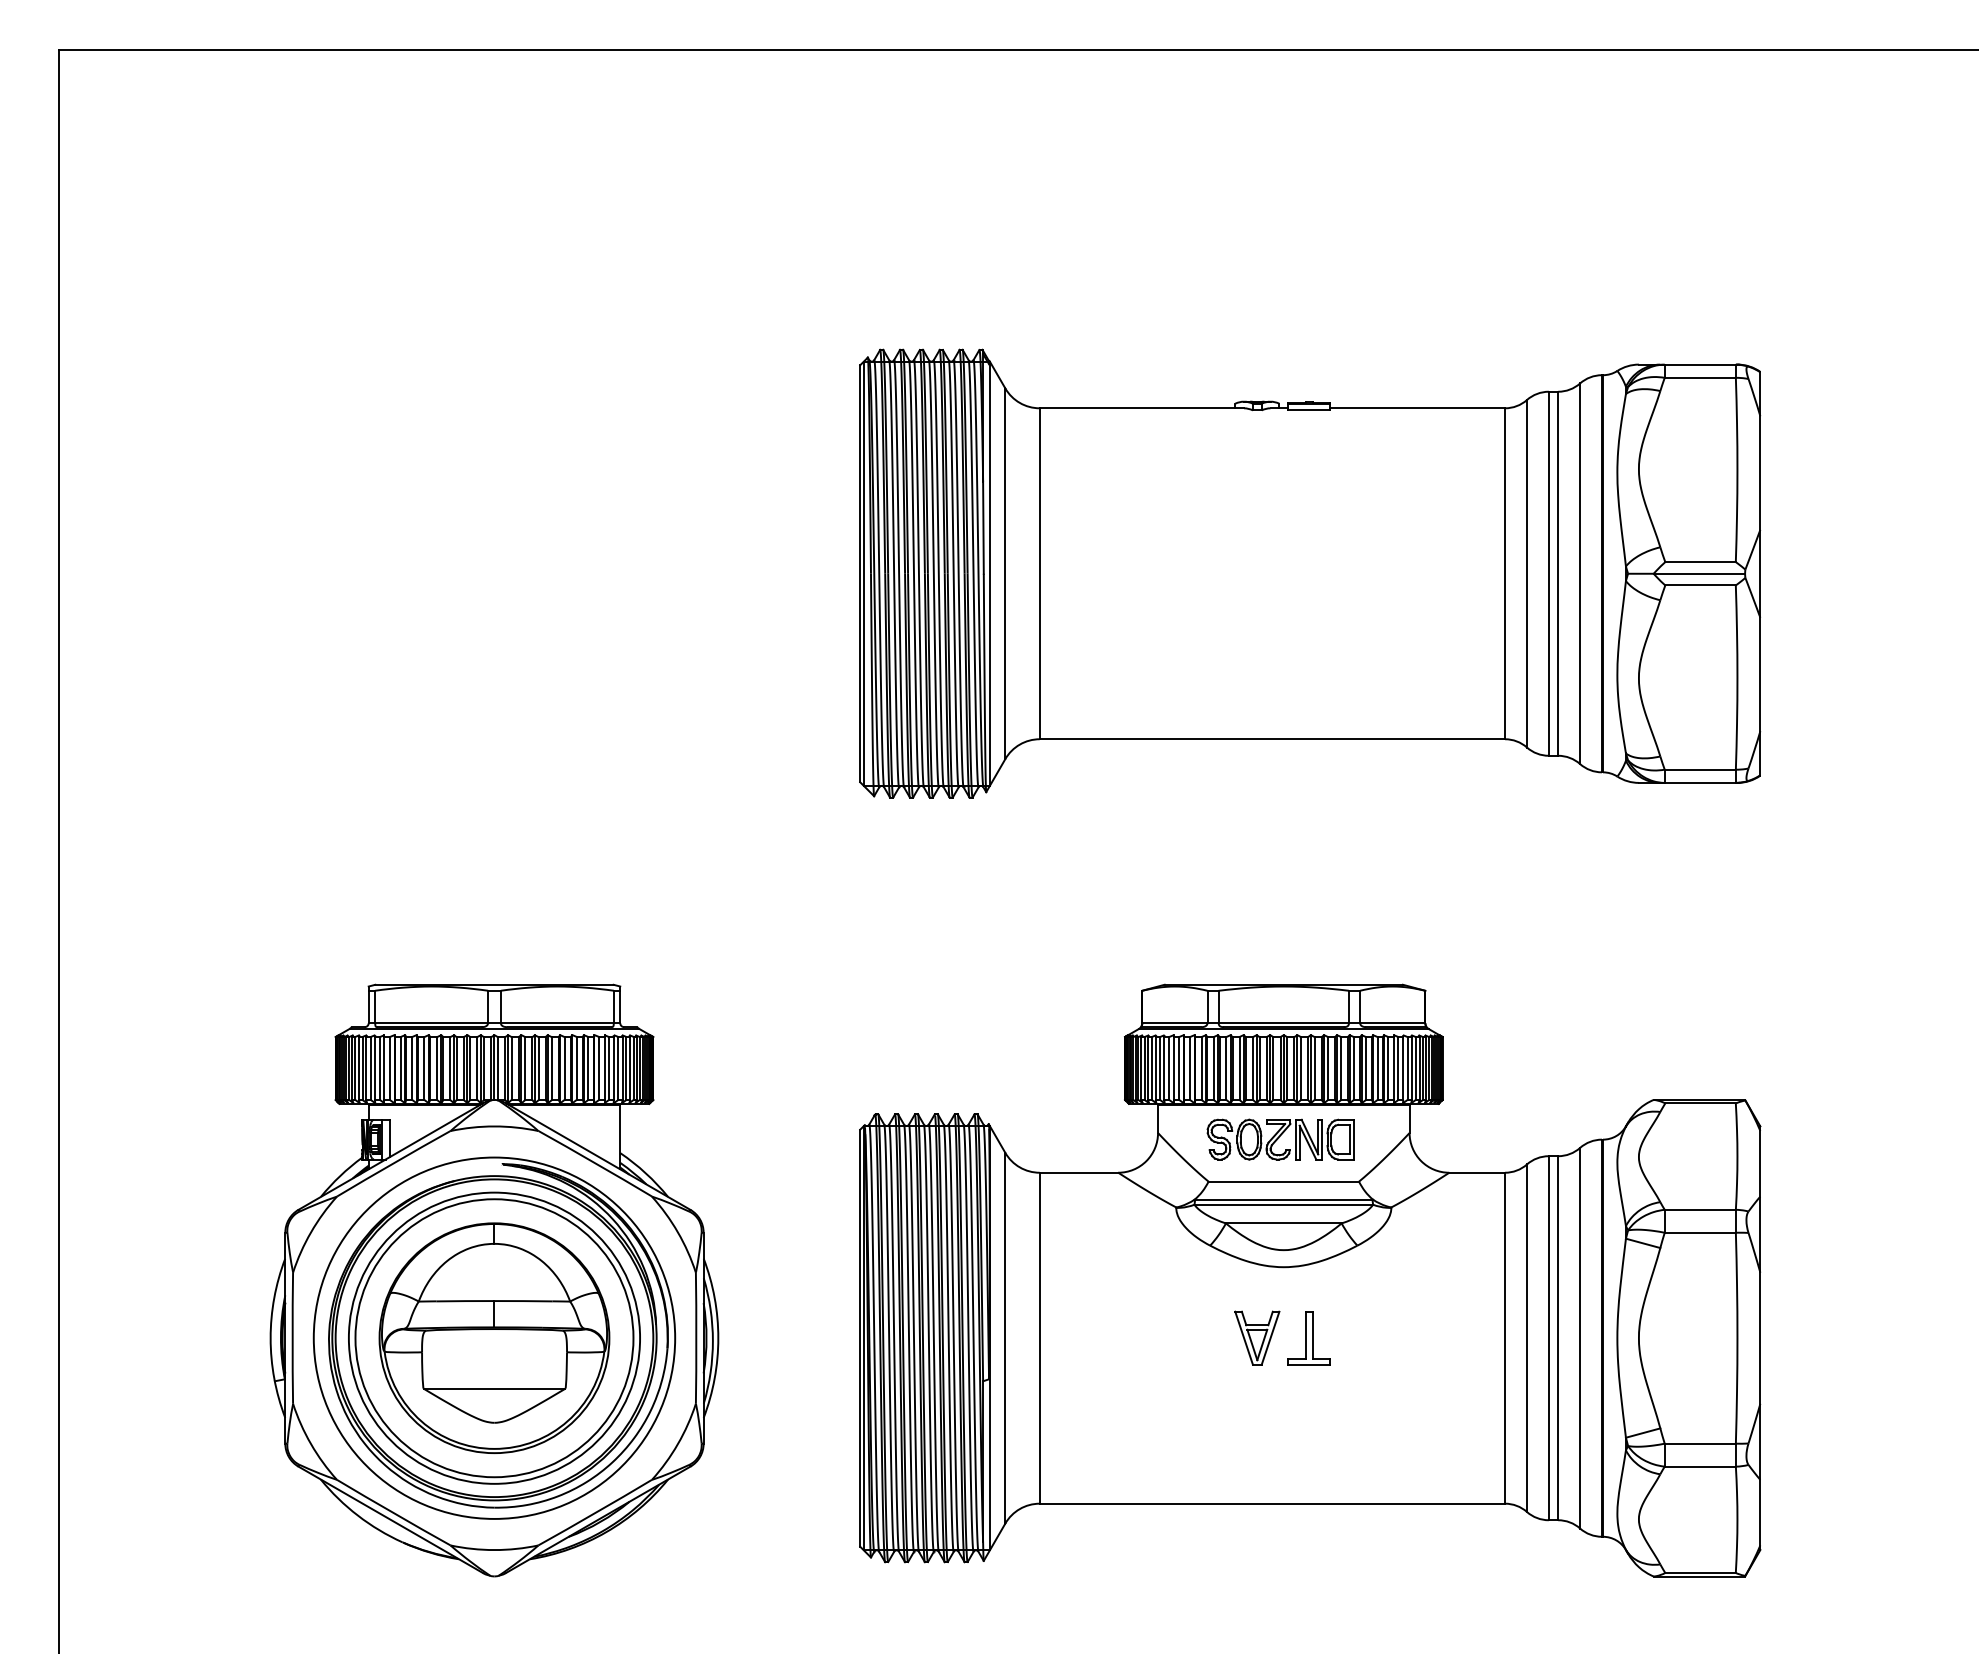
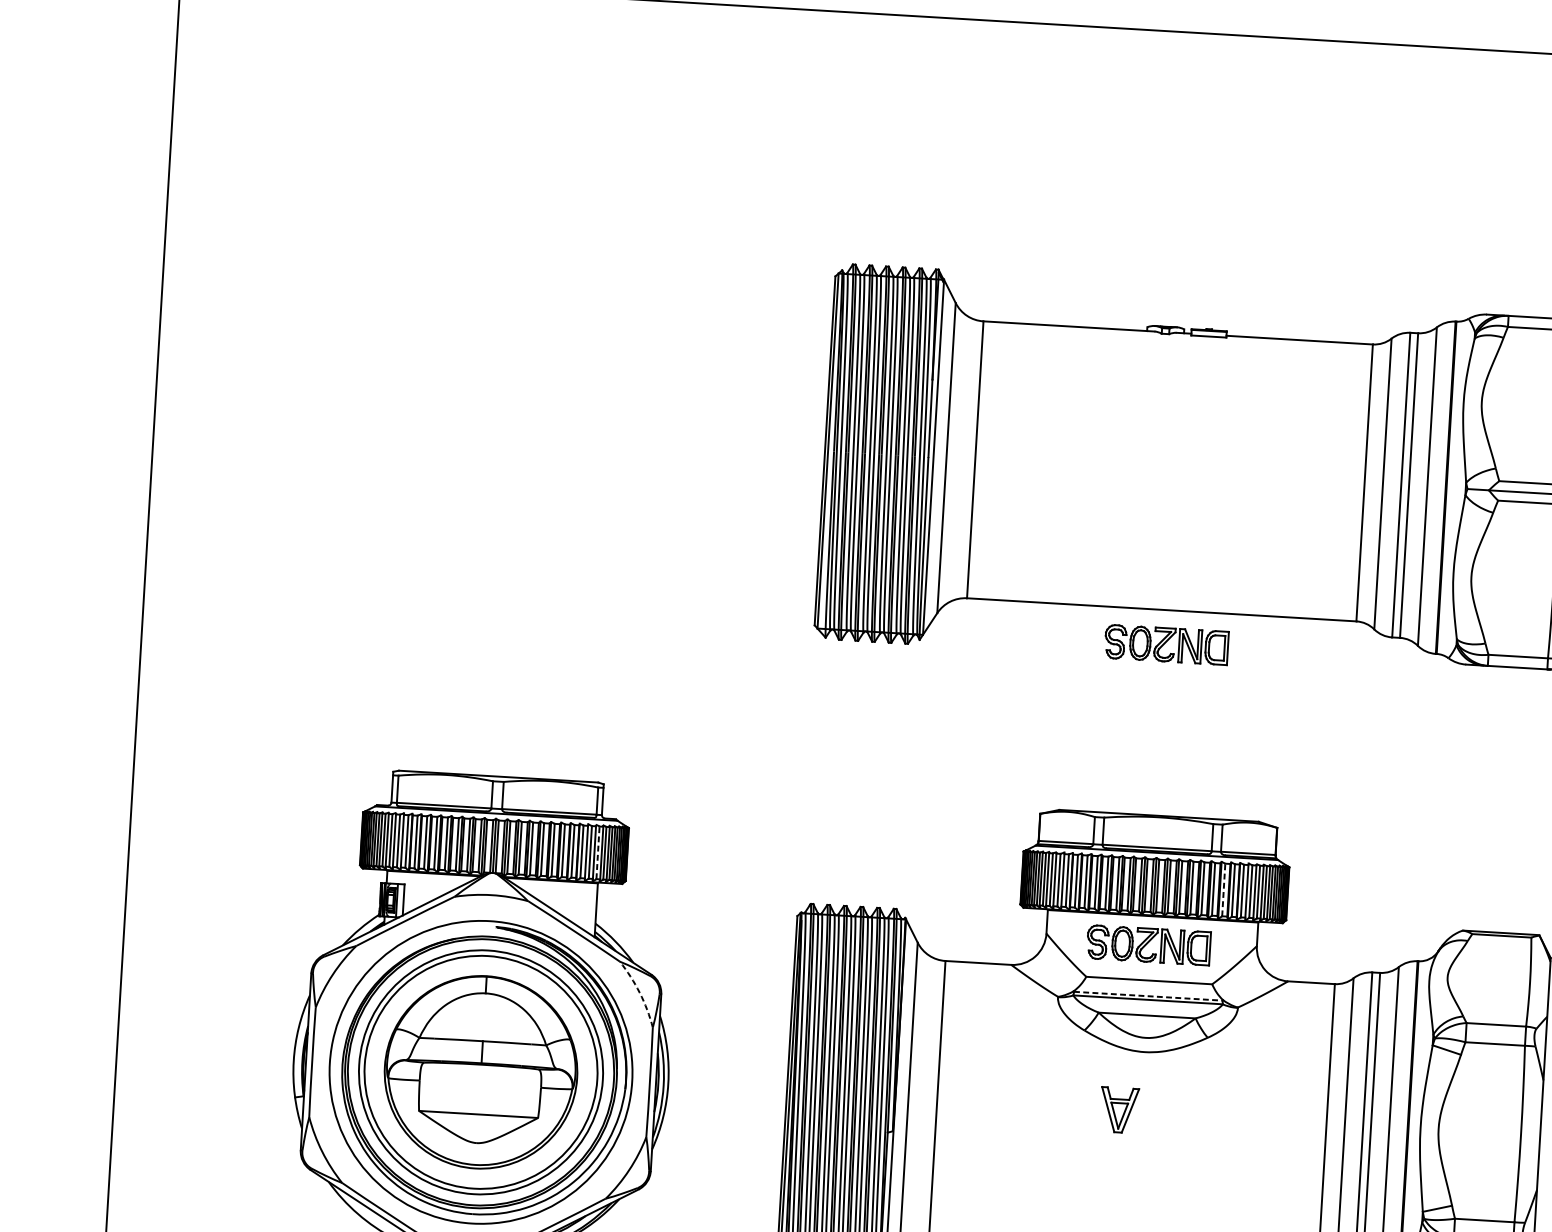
part: (1280, 780) -> (1166, 644), added
line: (618, 1068) -> (598, 852), solid -> dashed
line: (1366, 1068) -> (1224, 890), solid -> dashed
line: (1283, 1200) -> (1148, 996), solid -> dashed
arc: (677, 1232) -> (639, 992), solid -> dashed
part: (1308, 1338) -> (1162, 1113), removed

